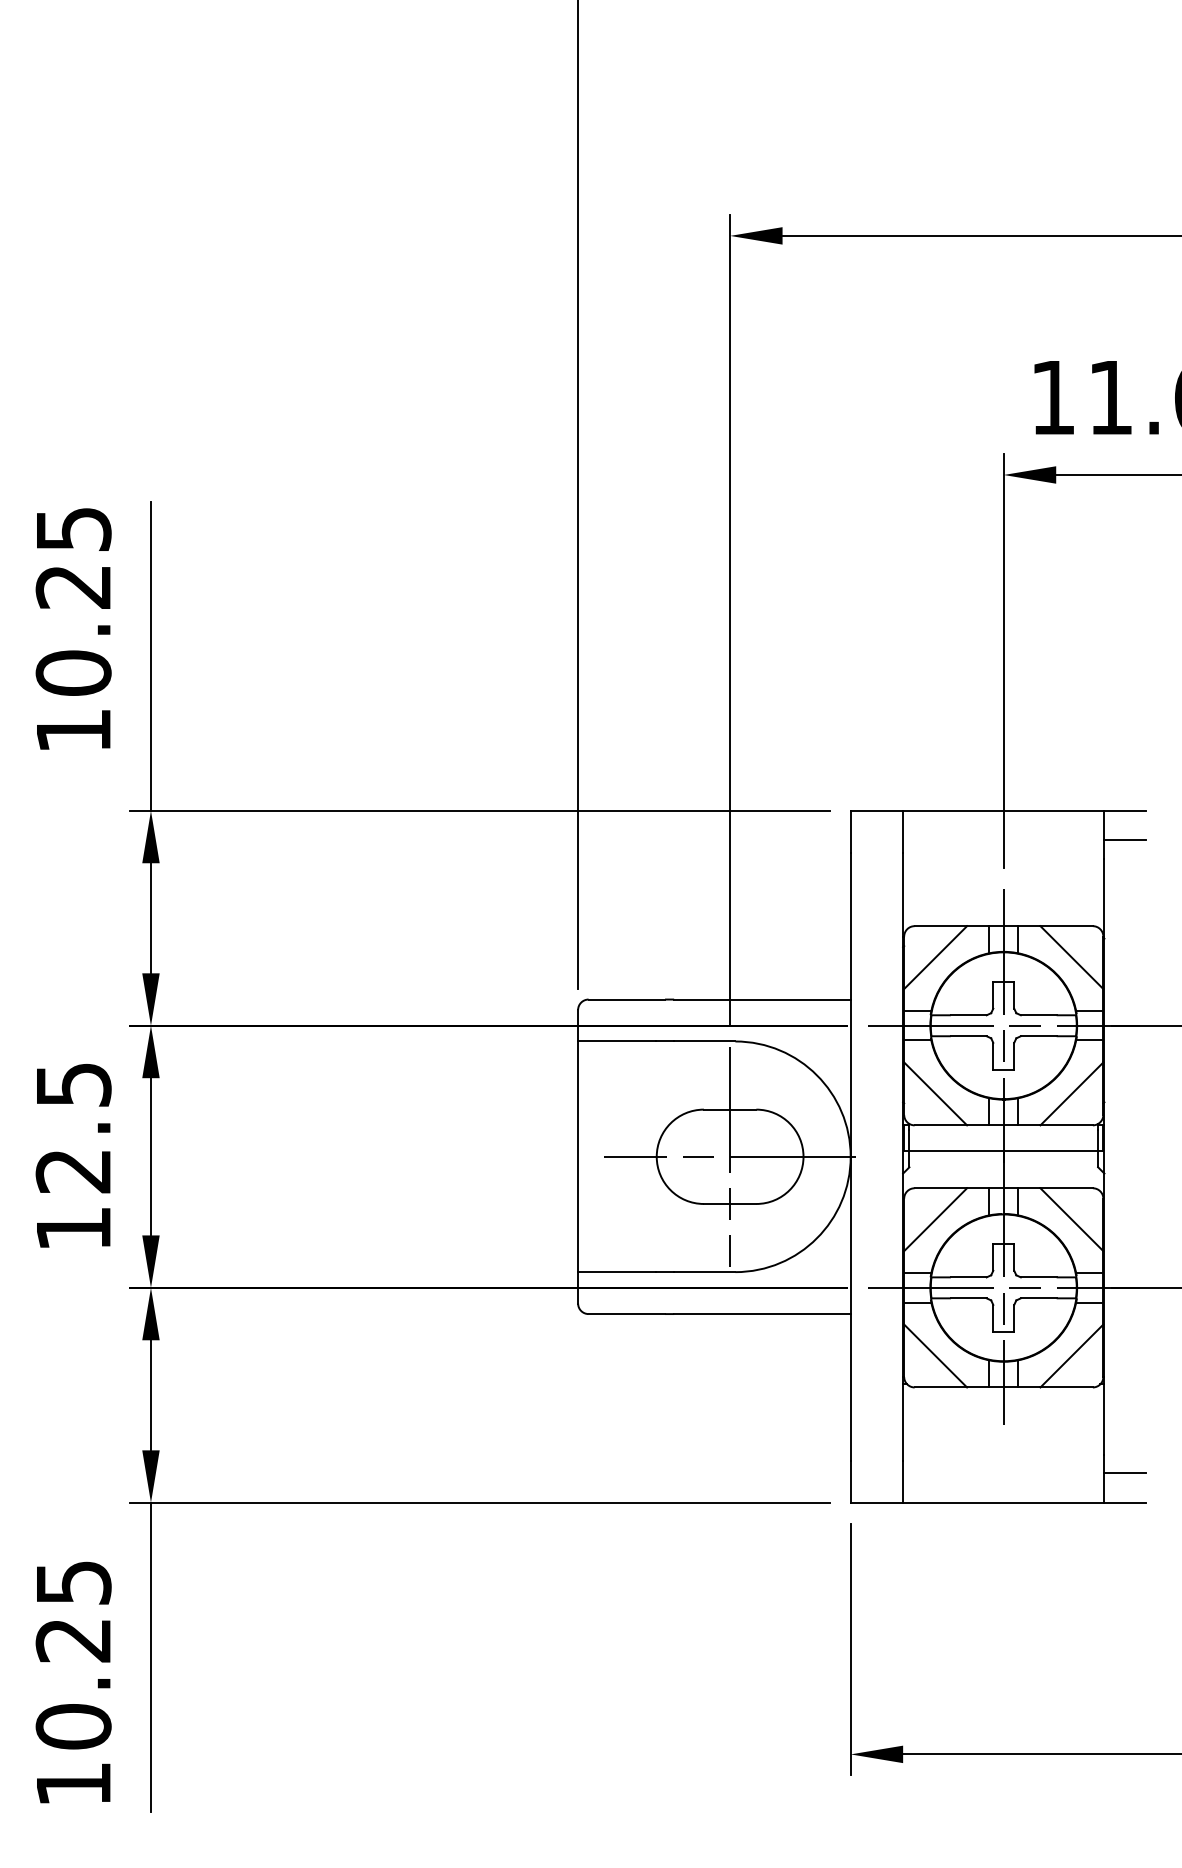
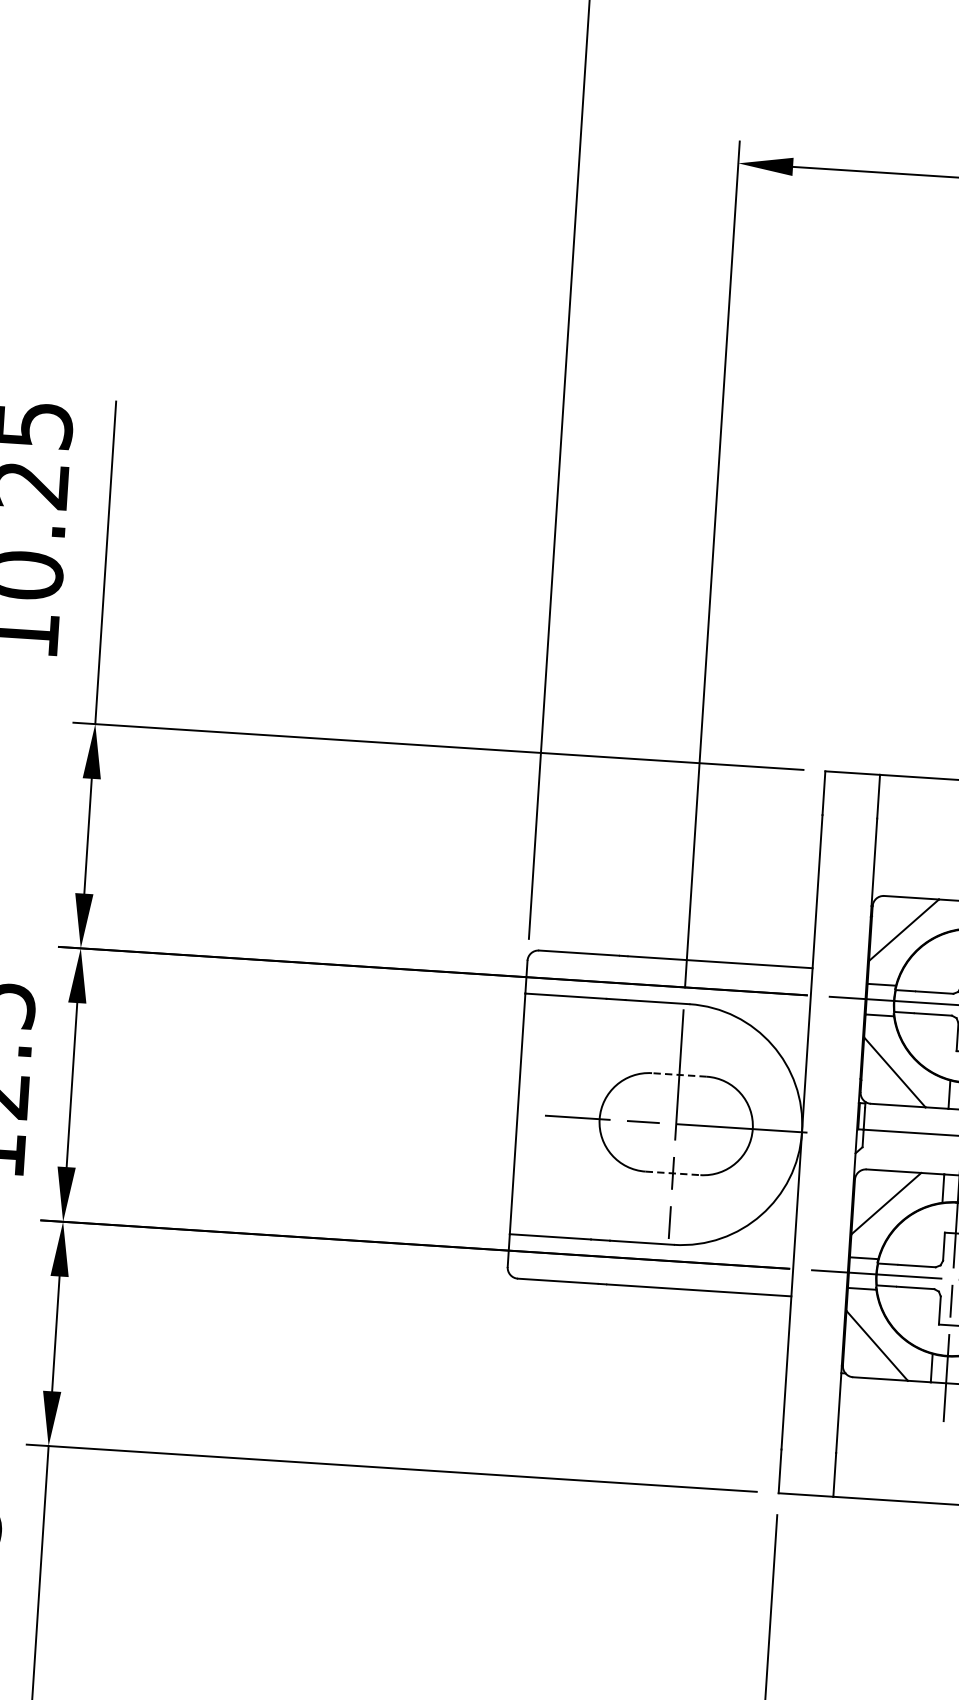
line: (729, 1109) -> (678, 1074), solid -> dashed
line: (730, 1203) -> (673, 1172), solid -> dashed

